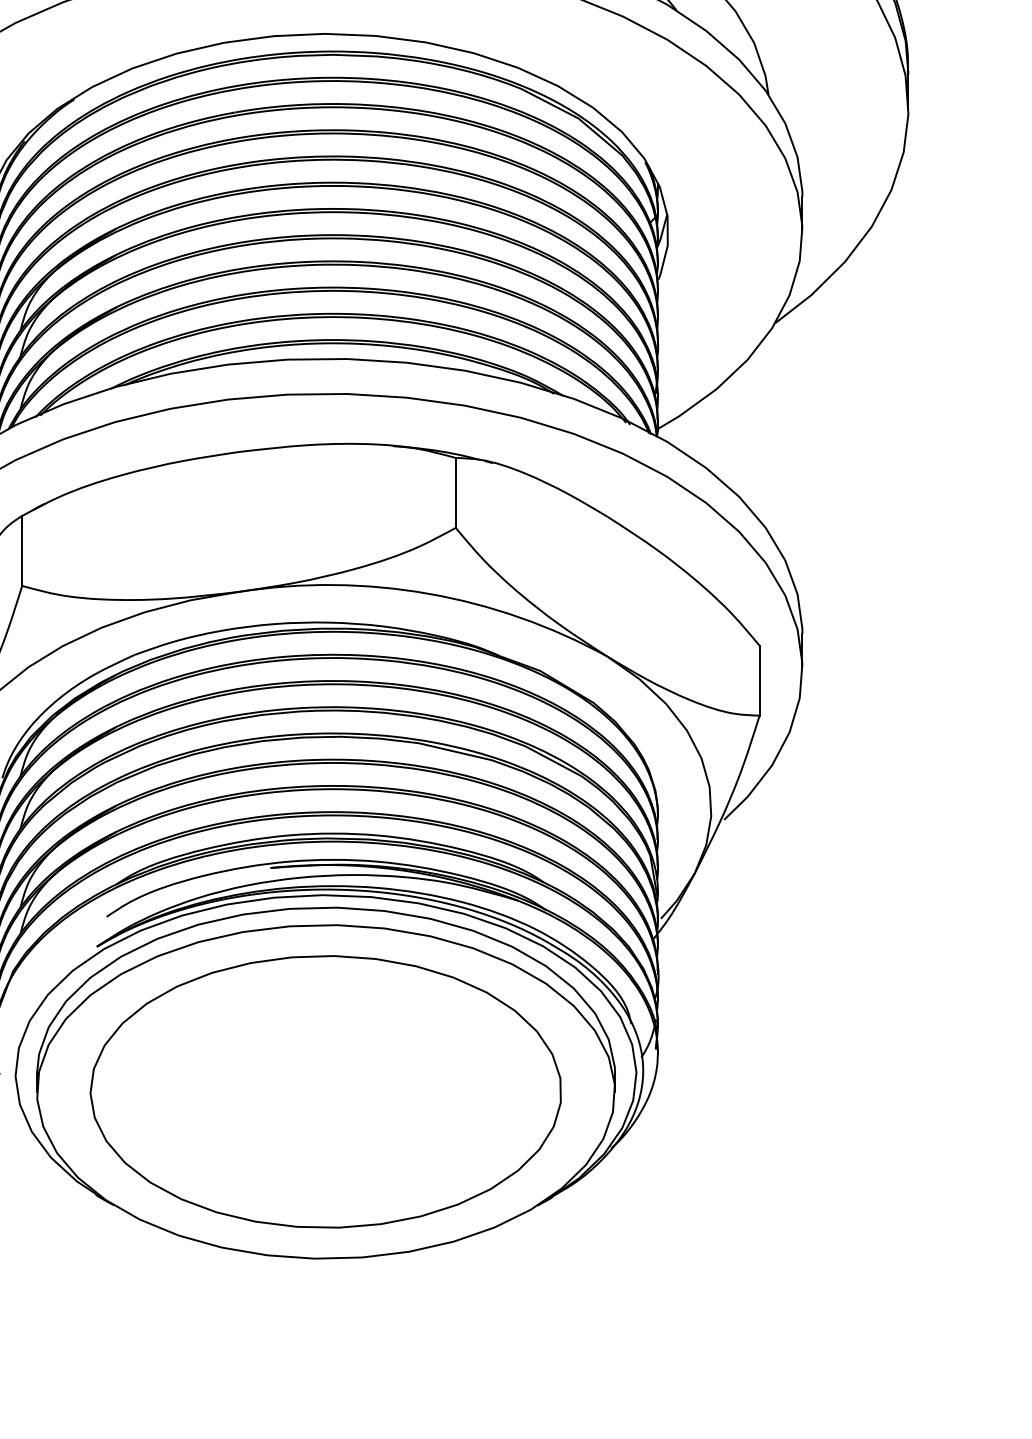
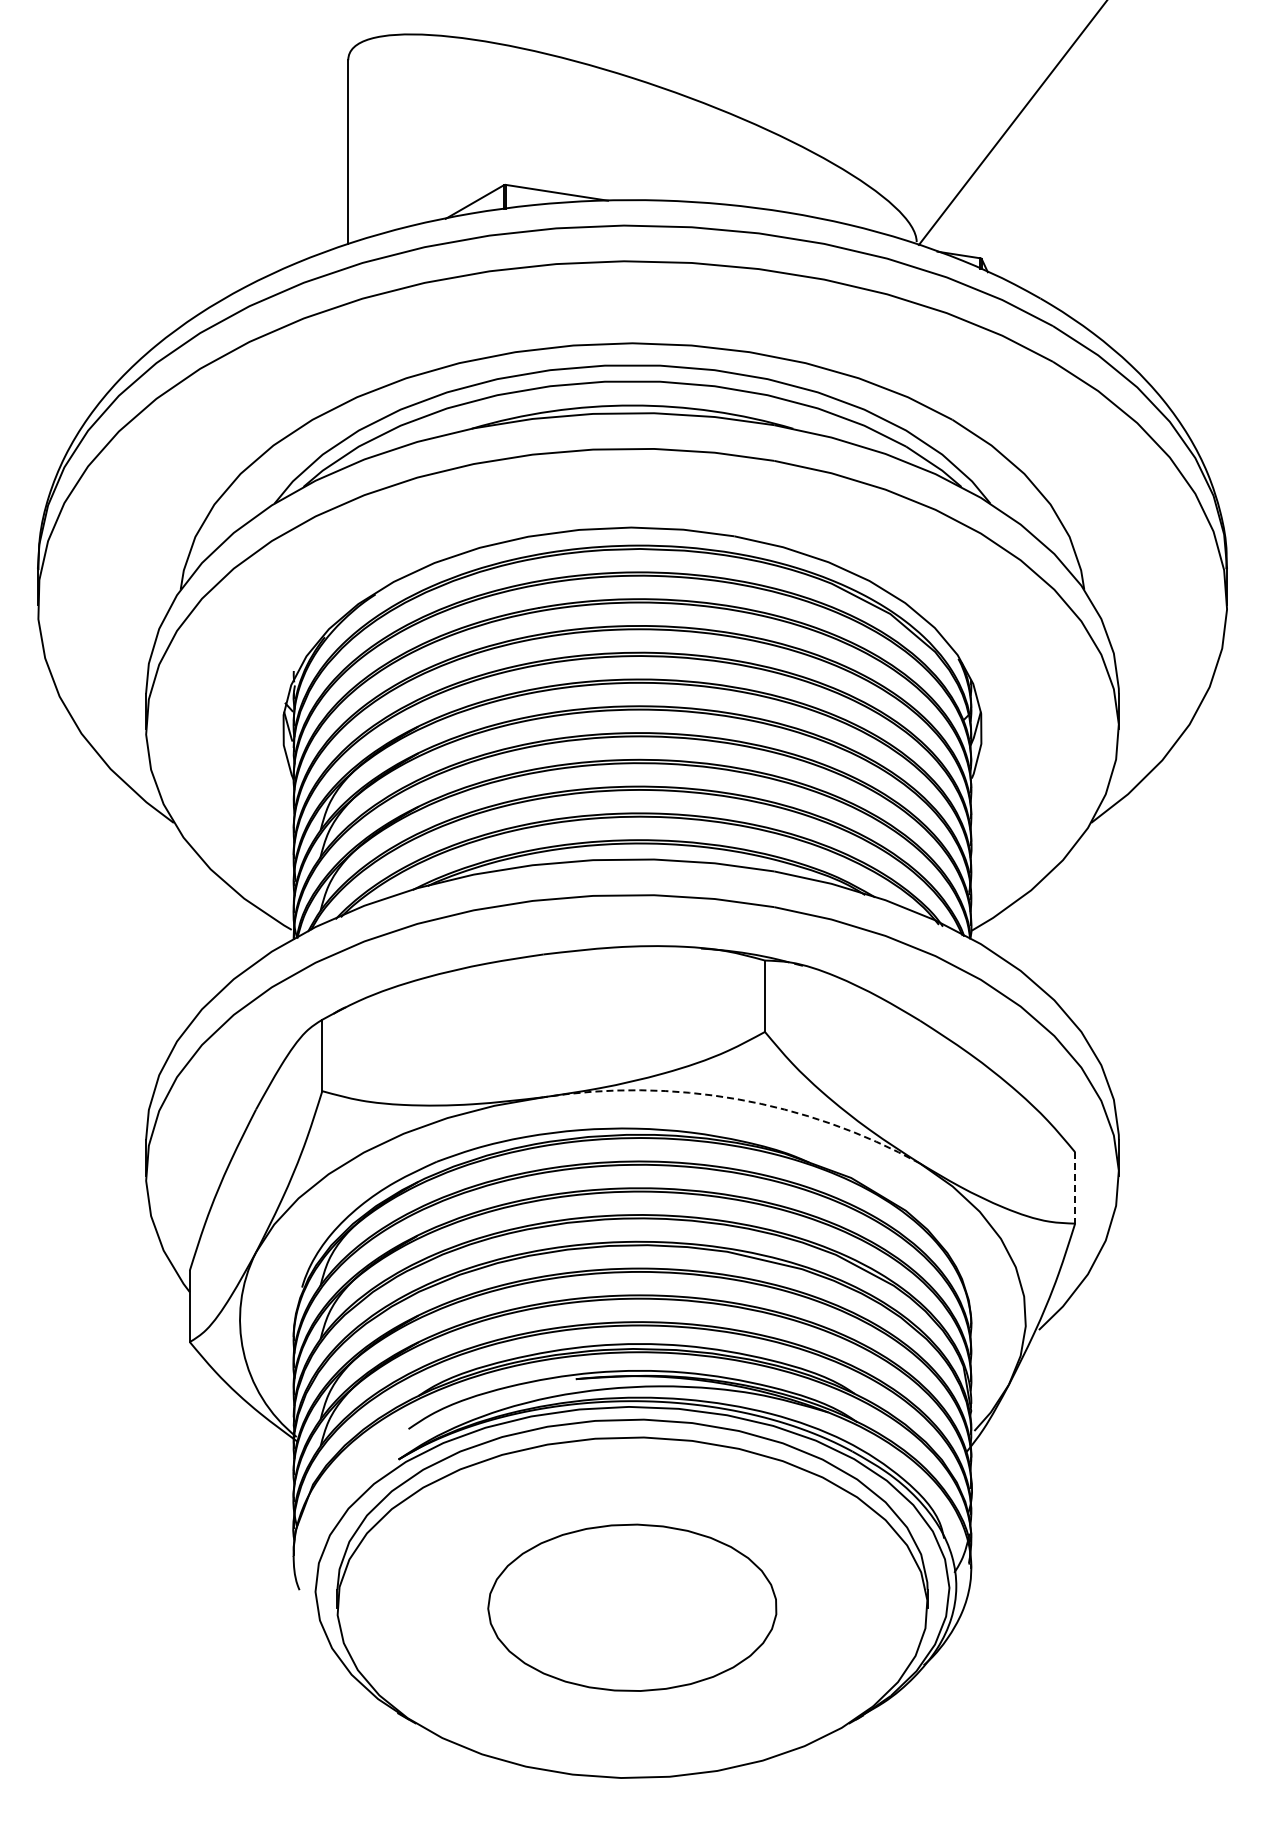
arc: (428, 594) -> (737, 1099), solid -> dashed
line: (759, 680) -> (1075, 1187), solid -> dashed
part: (326, 1091) -> (632, 1607), size x0.6

